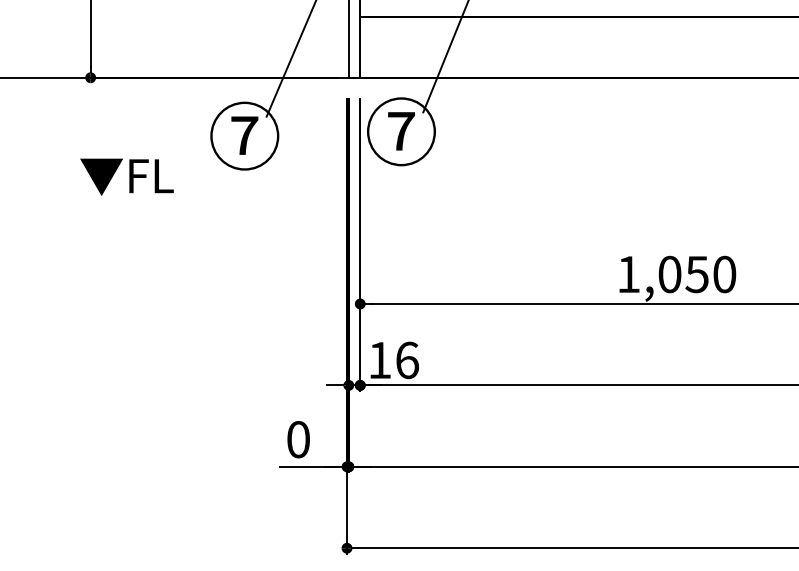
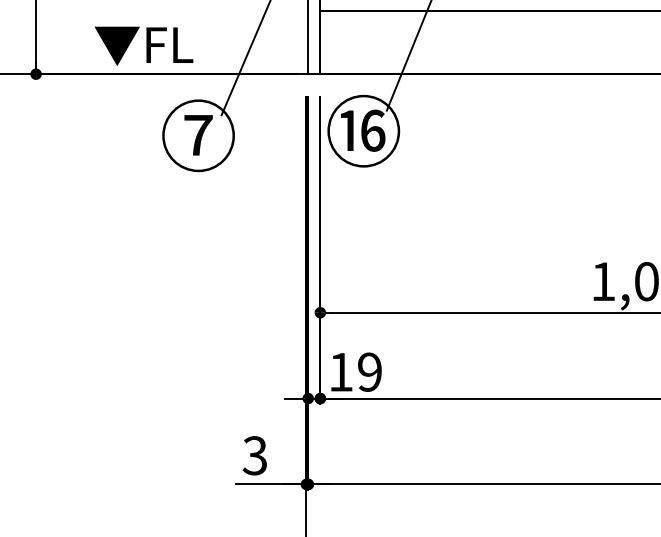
text: (400, 131) -> (362, 130), ⑦ -> ⑯
text: (126, 176) -> (143, 45), moved
text: (407, 360) -> (370, 372), 16 -> 19
text: (297, 439) -> (254, 455), 0 -> 3

